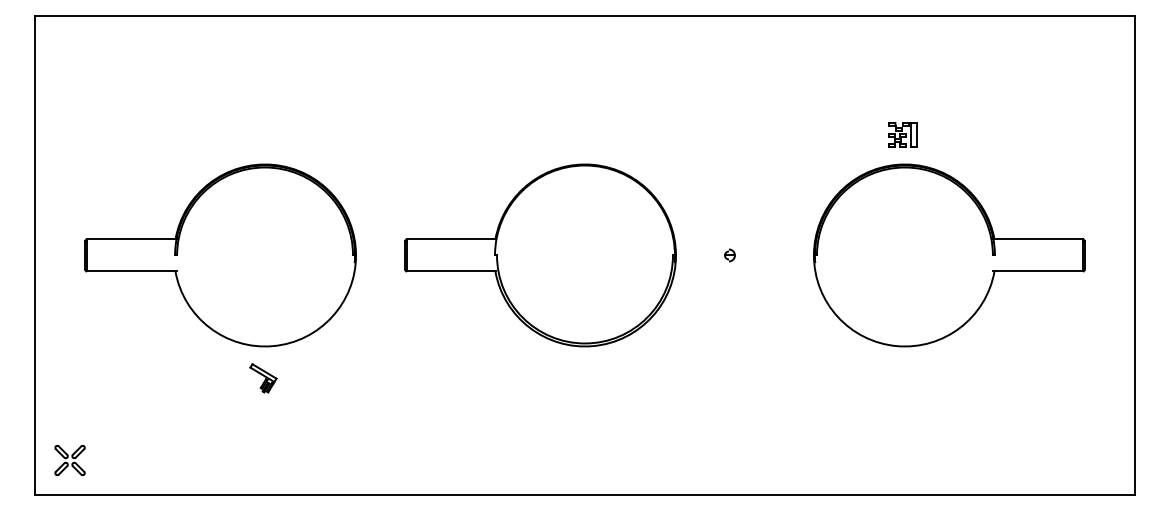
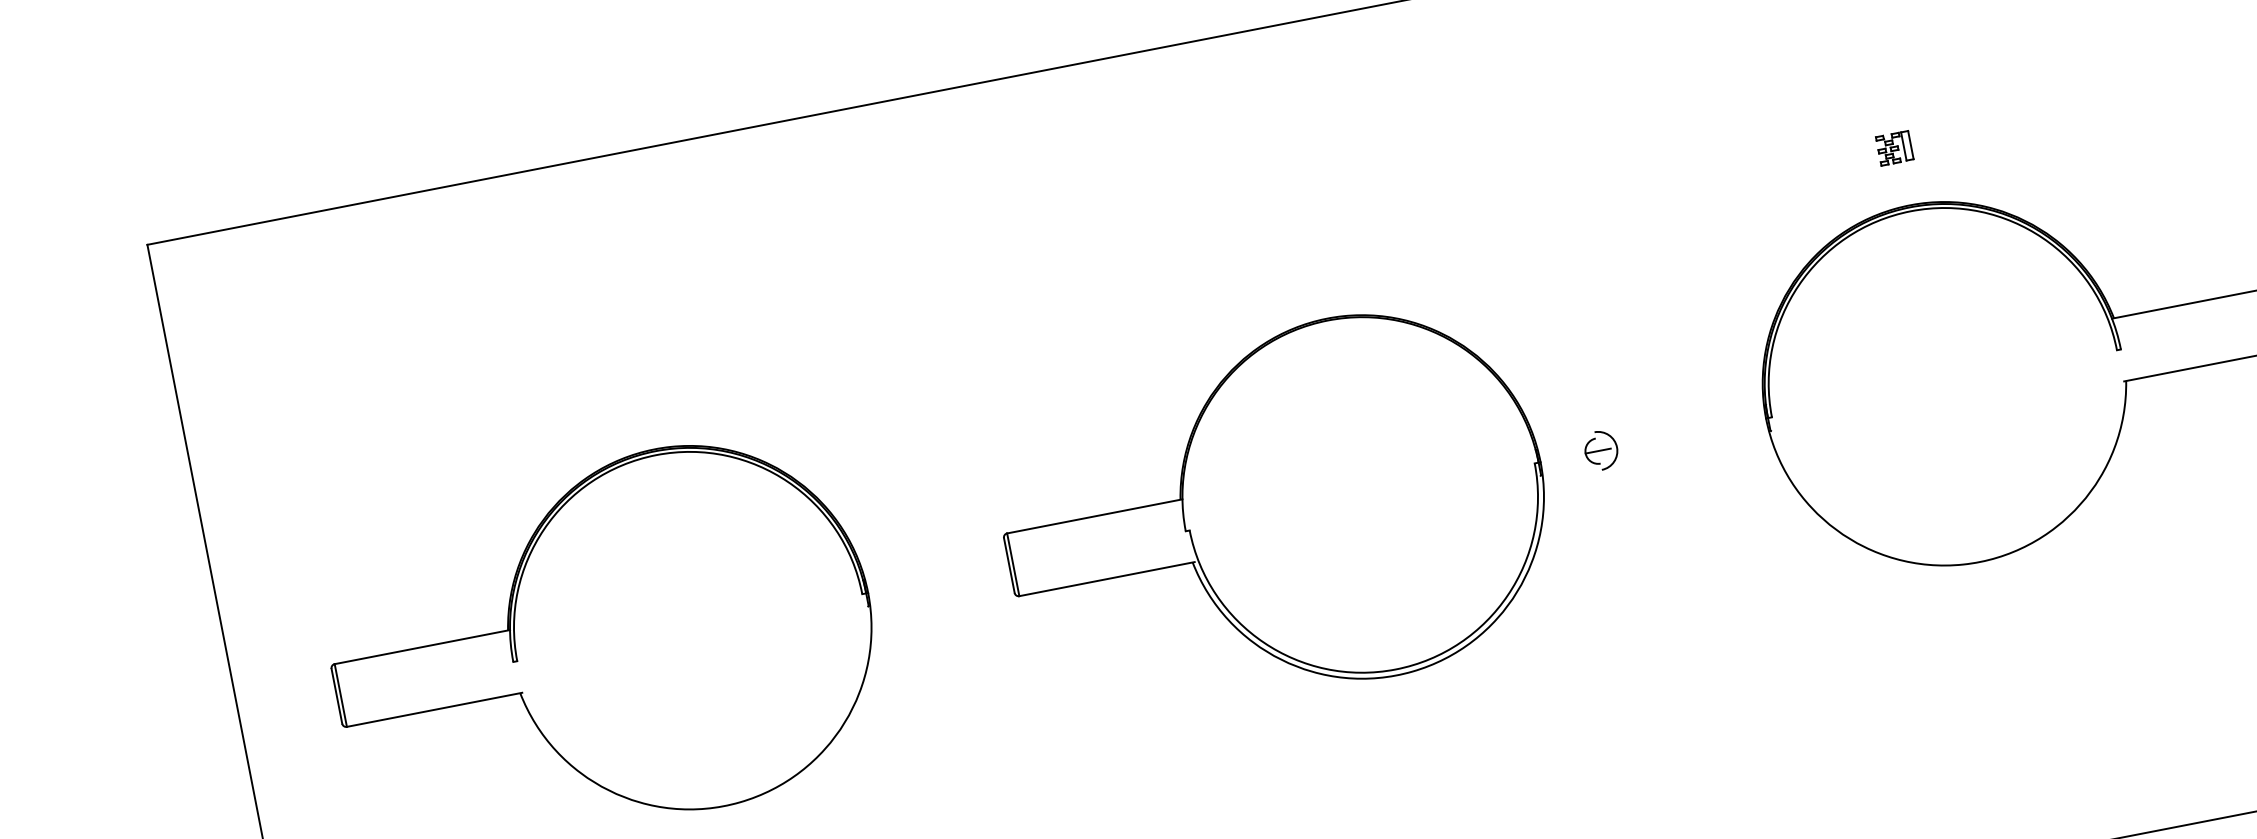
part: (902, 134) -> (1893, 147), size x0.6
part: (540, 255) -> (1274, 513), moved
part: (729, 255) -> (1600, 450), size x1.6

